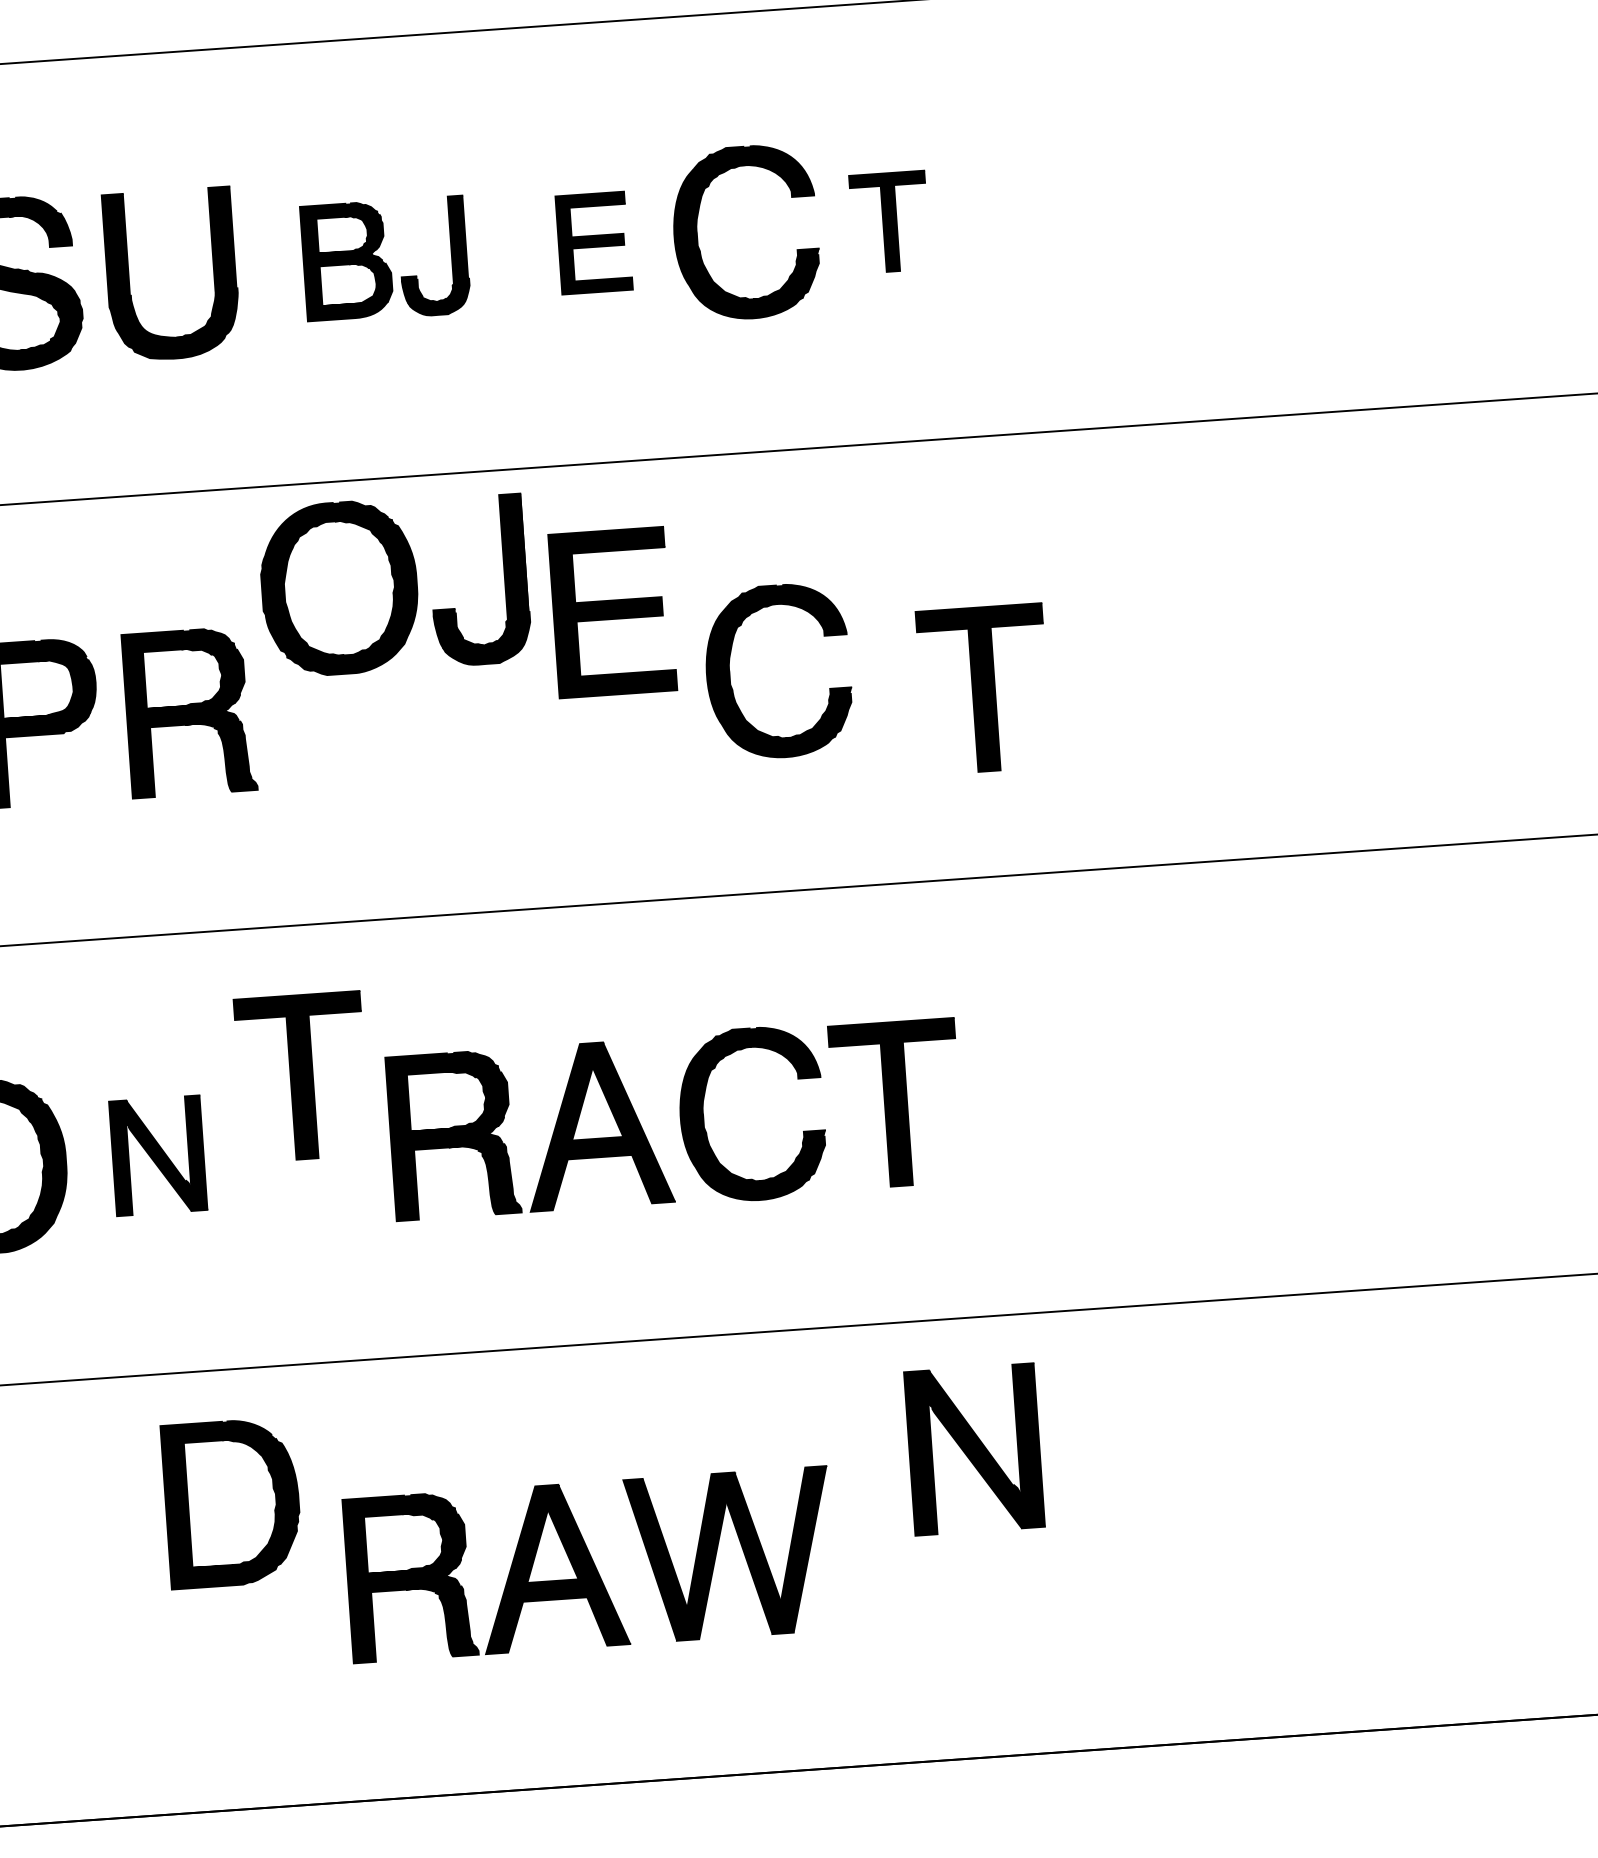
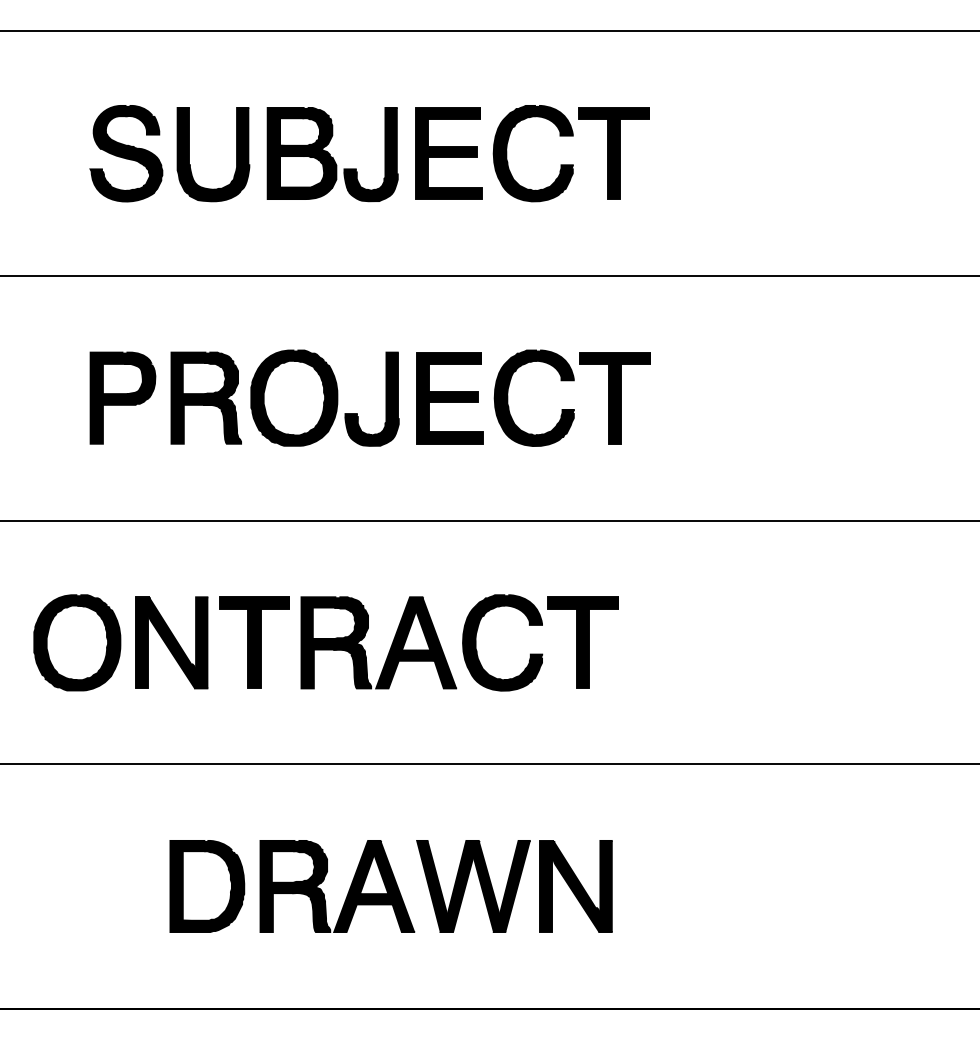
part: (889, 222) -> (613, 153), size x1.67
part: (593, 243) -> (448, 153), size x1.67
part: (385, 259) -> (332, 154), size x1.43
part: (393, 583) -> (324, 397), moved
part: (612, 613) -> (449, 398), moved
part: (983, 689) -> (614, 398), moved
part: (301, 1076) -> (254, 642), moved
part: (157, 1155) -> (171, 642), size x1.43
part: (973, 1449) -> (575, 886), moved
part: (232, 1503) -> (207, 886), moved

